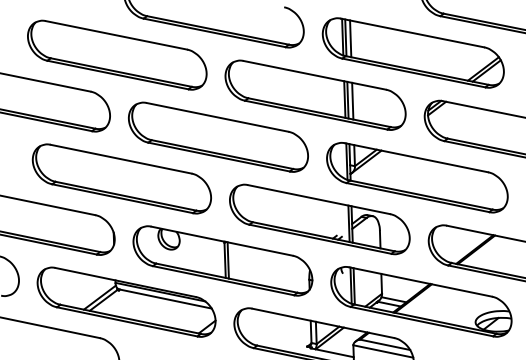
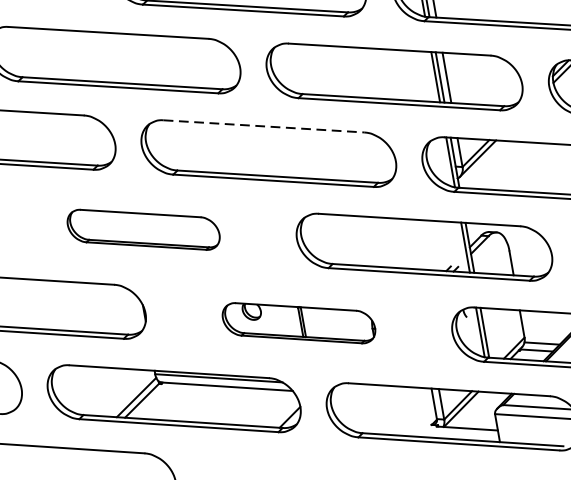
line: (218, 117) -> (265, 126), solid -> dashed
part: (121, 178) -> (143, 229), size x0.6
part: (222, 260) -> (298, 322), size x0.6

